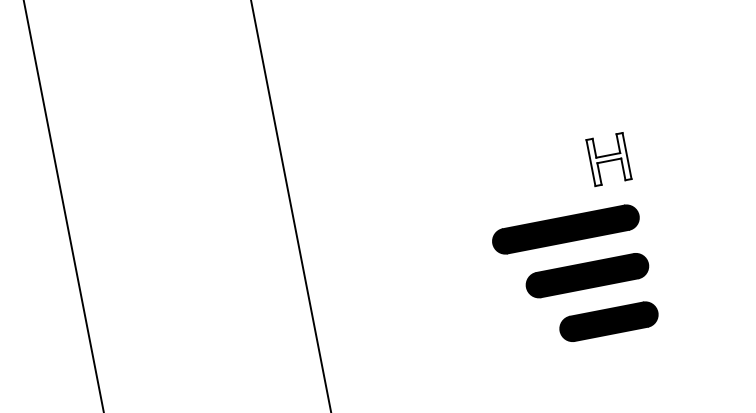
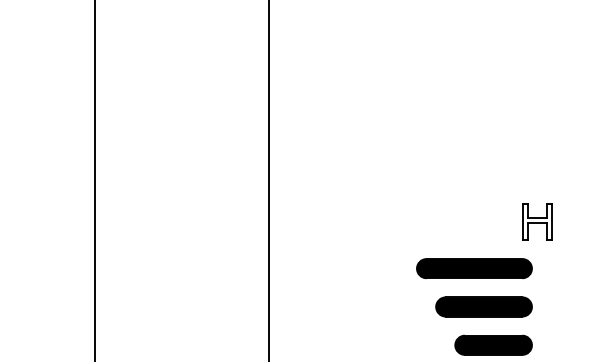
part: (608, 159) -> (537, 221), moved

